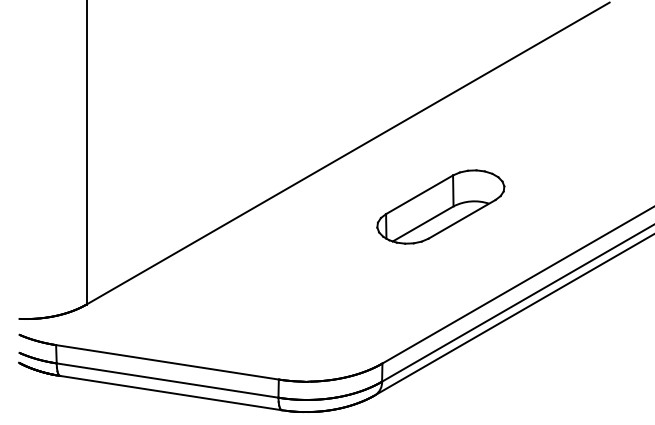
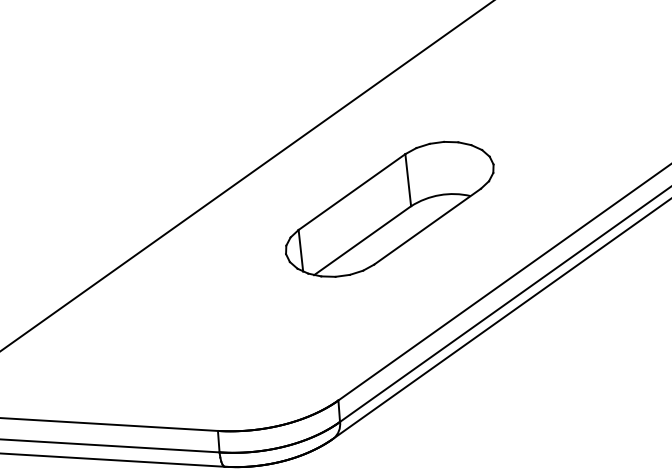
part: (440, 206) -> (389, 208), size x1.43

